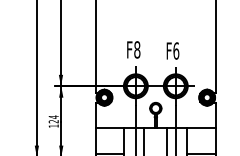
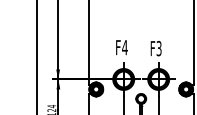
text: (137, 49) -> (125, 47), F8 -> F4
text: (176, 50) -> (159, 48), F6 -> F3

